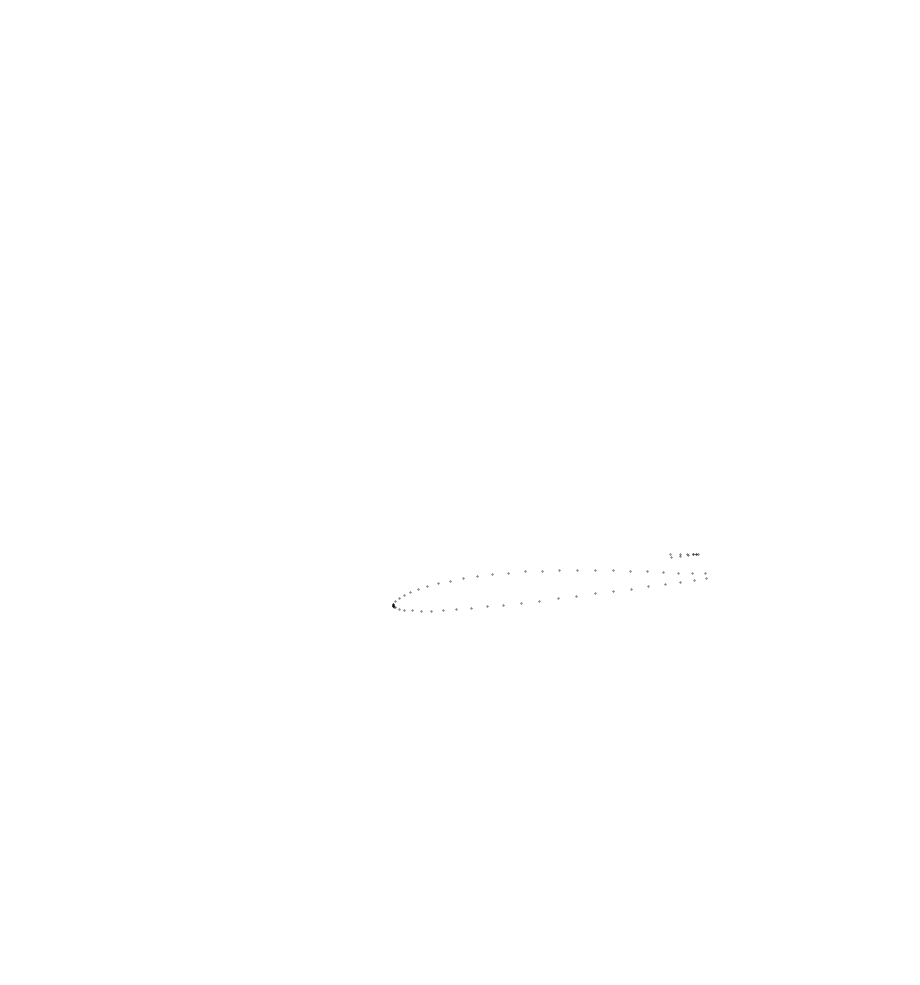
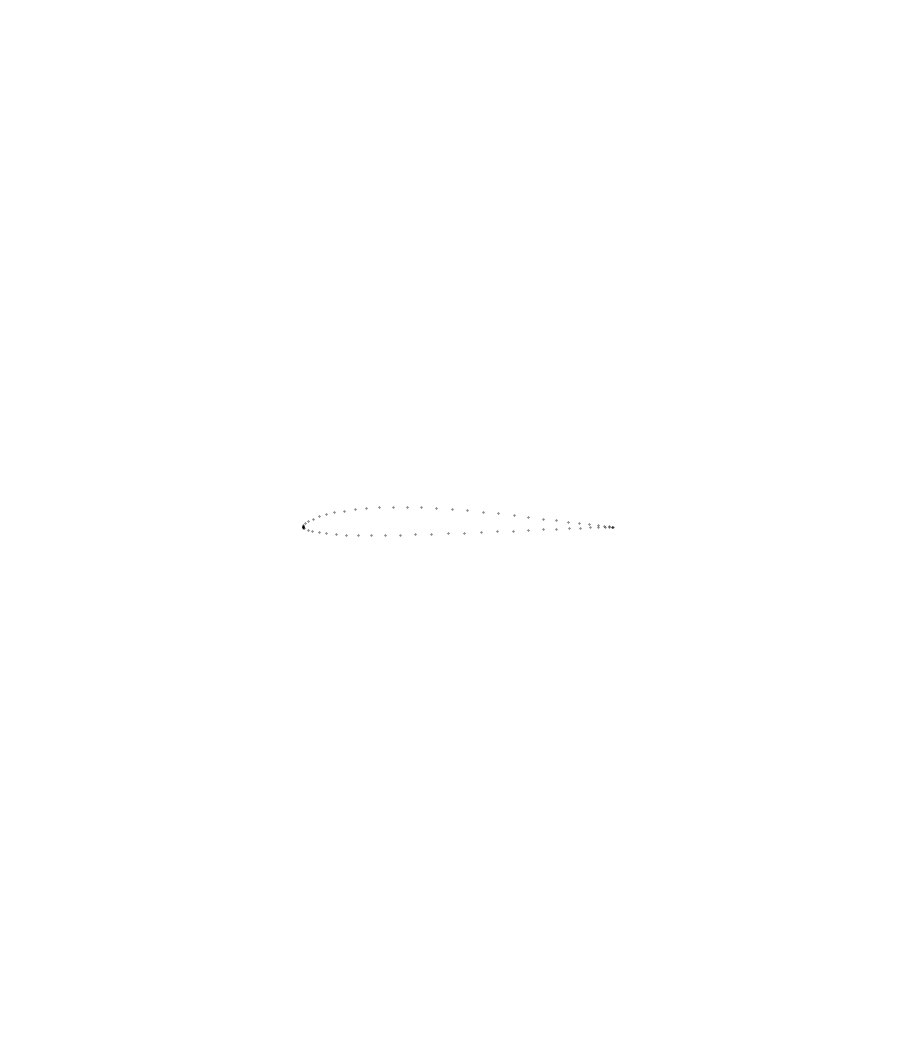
part: (684, 553) -> (601, 525), moved

